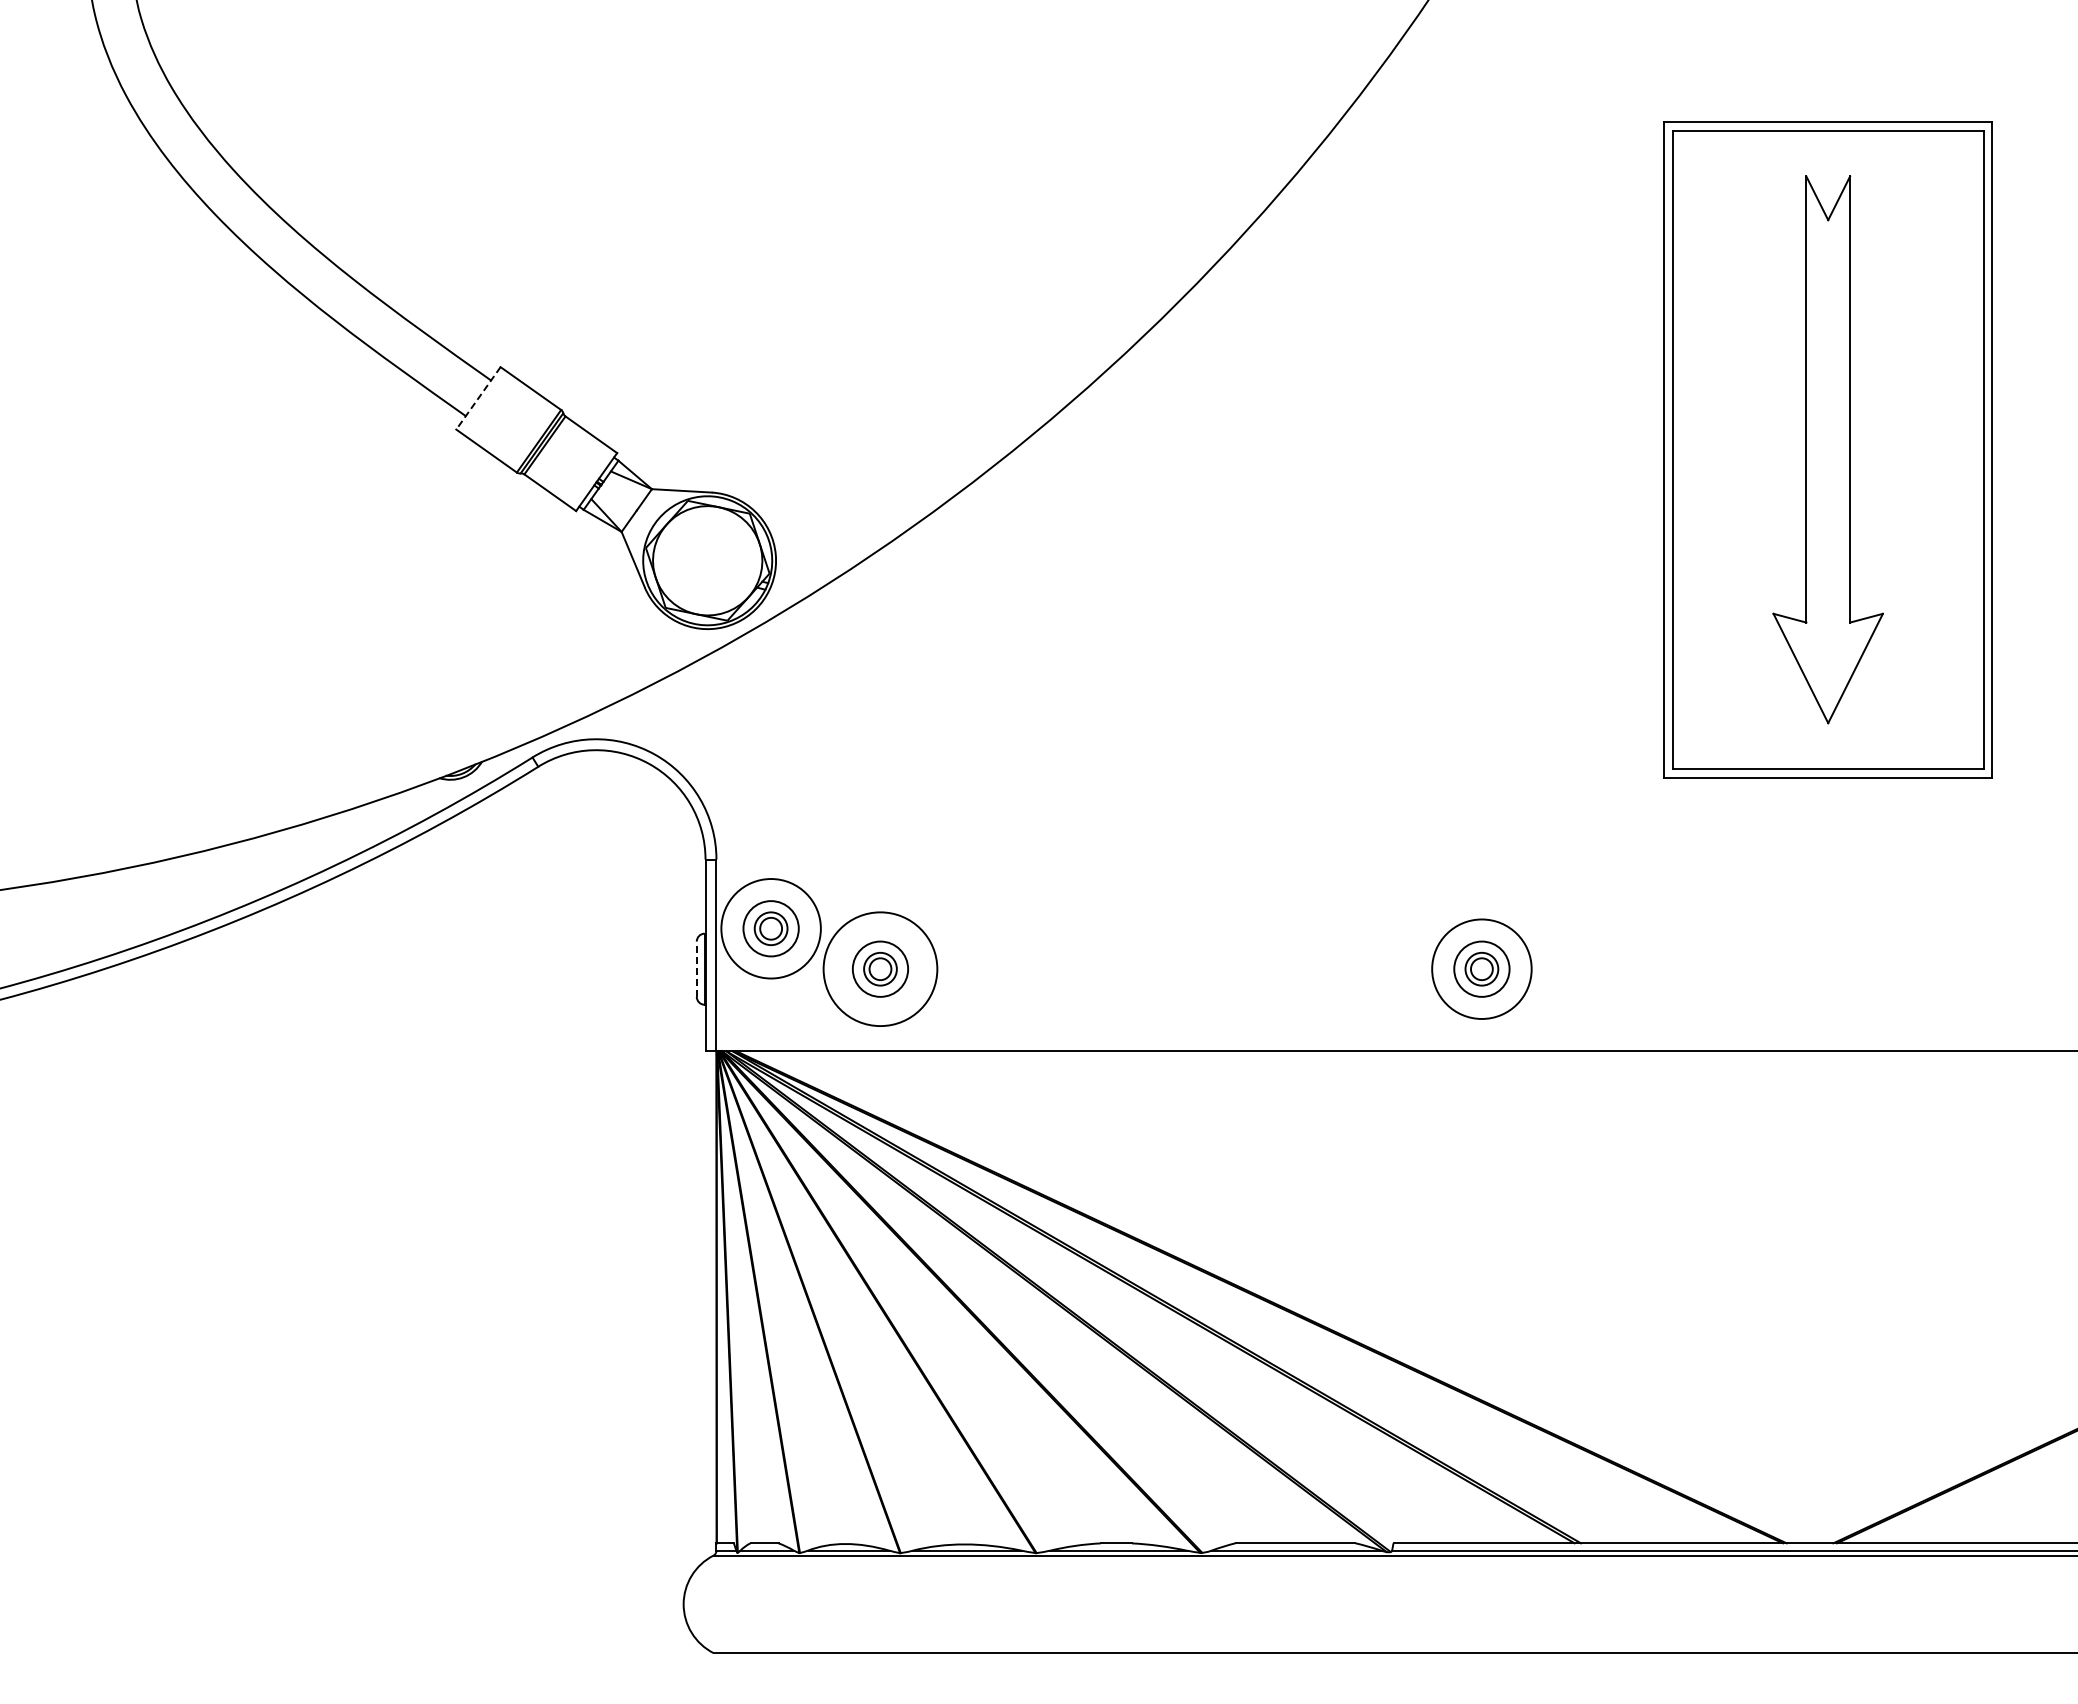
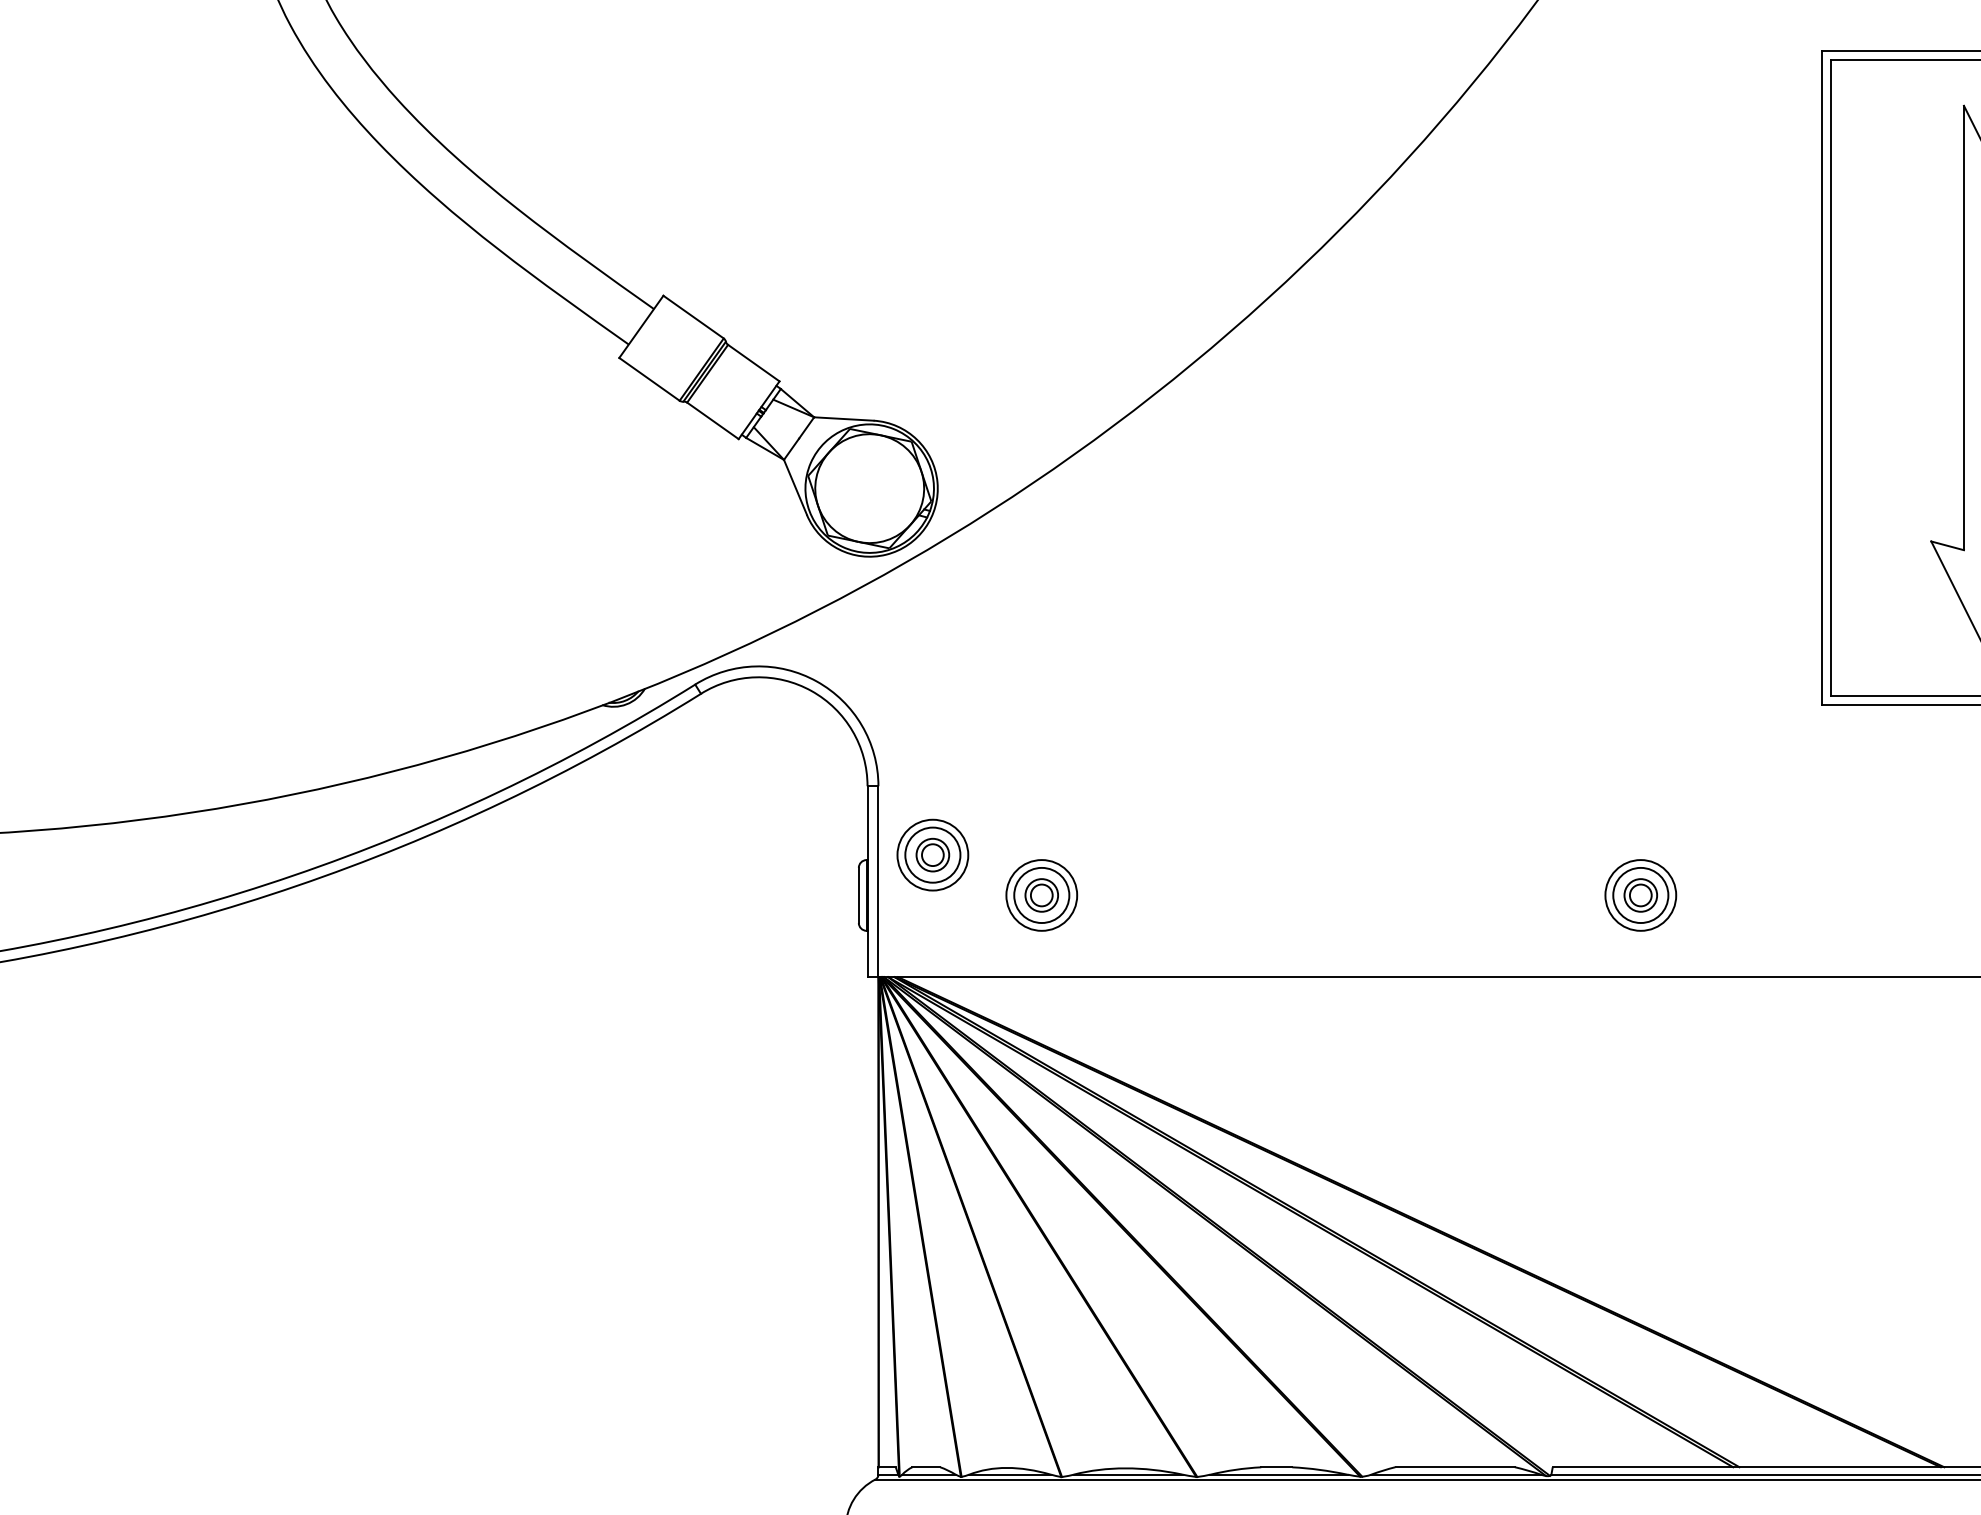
line: (478, 398) -> (641, 327), dashed -> solid
circle: (770, 928) -> (932, 854), size x0.71
circle: (880, 968) -> (1041, 894), size x0.62
circle: (1481, 968) -> (1640, 894), size x0.71
line: (696, 969) -> (858, 895), dashed -> solid

